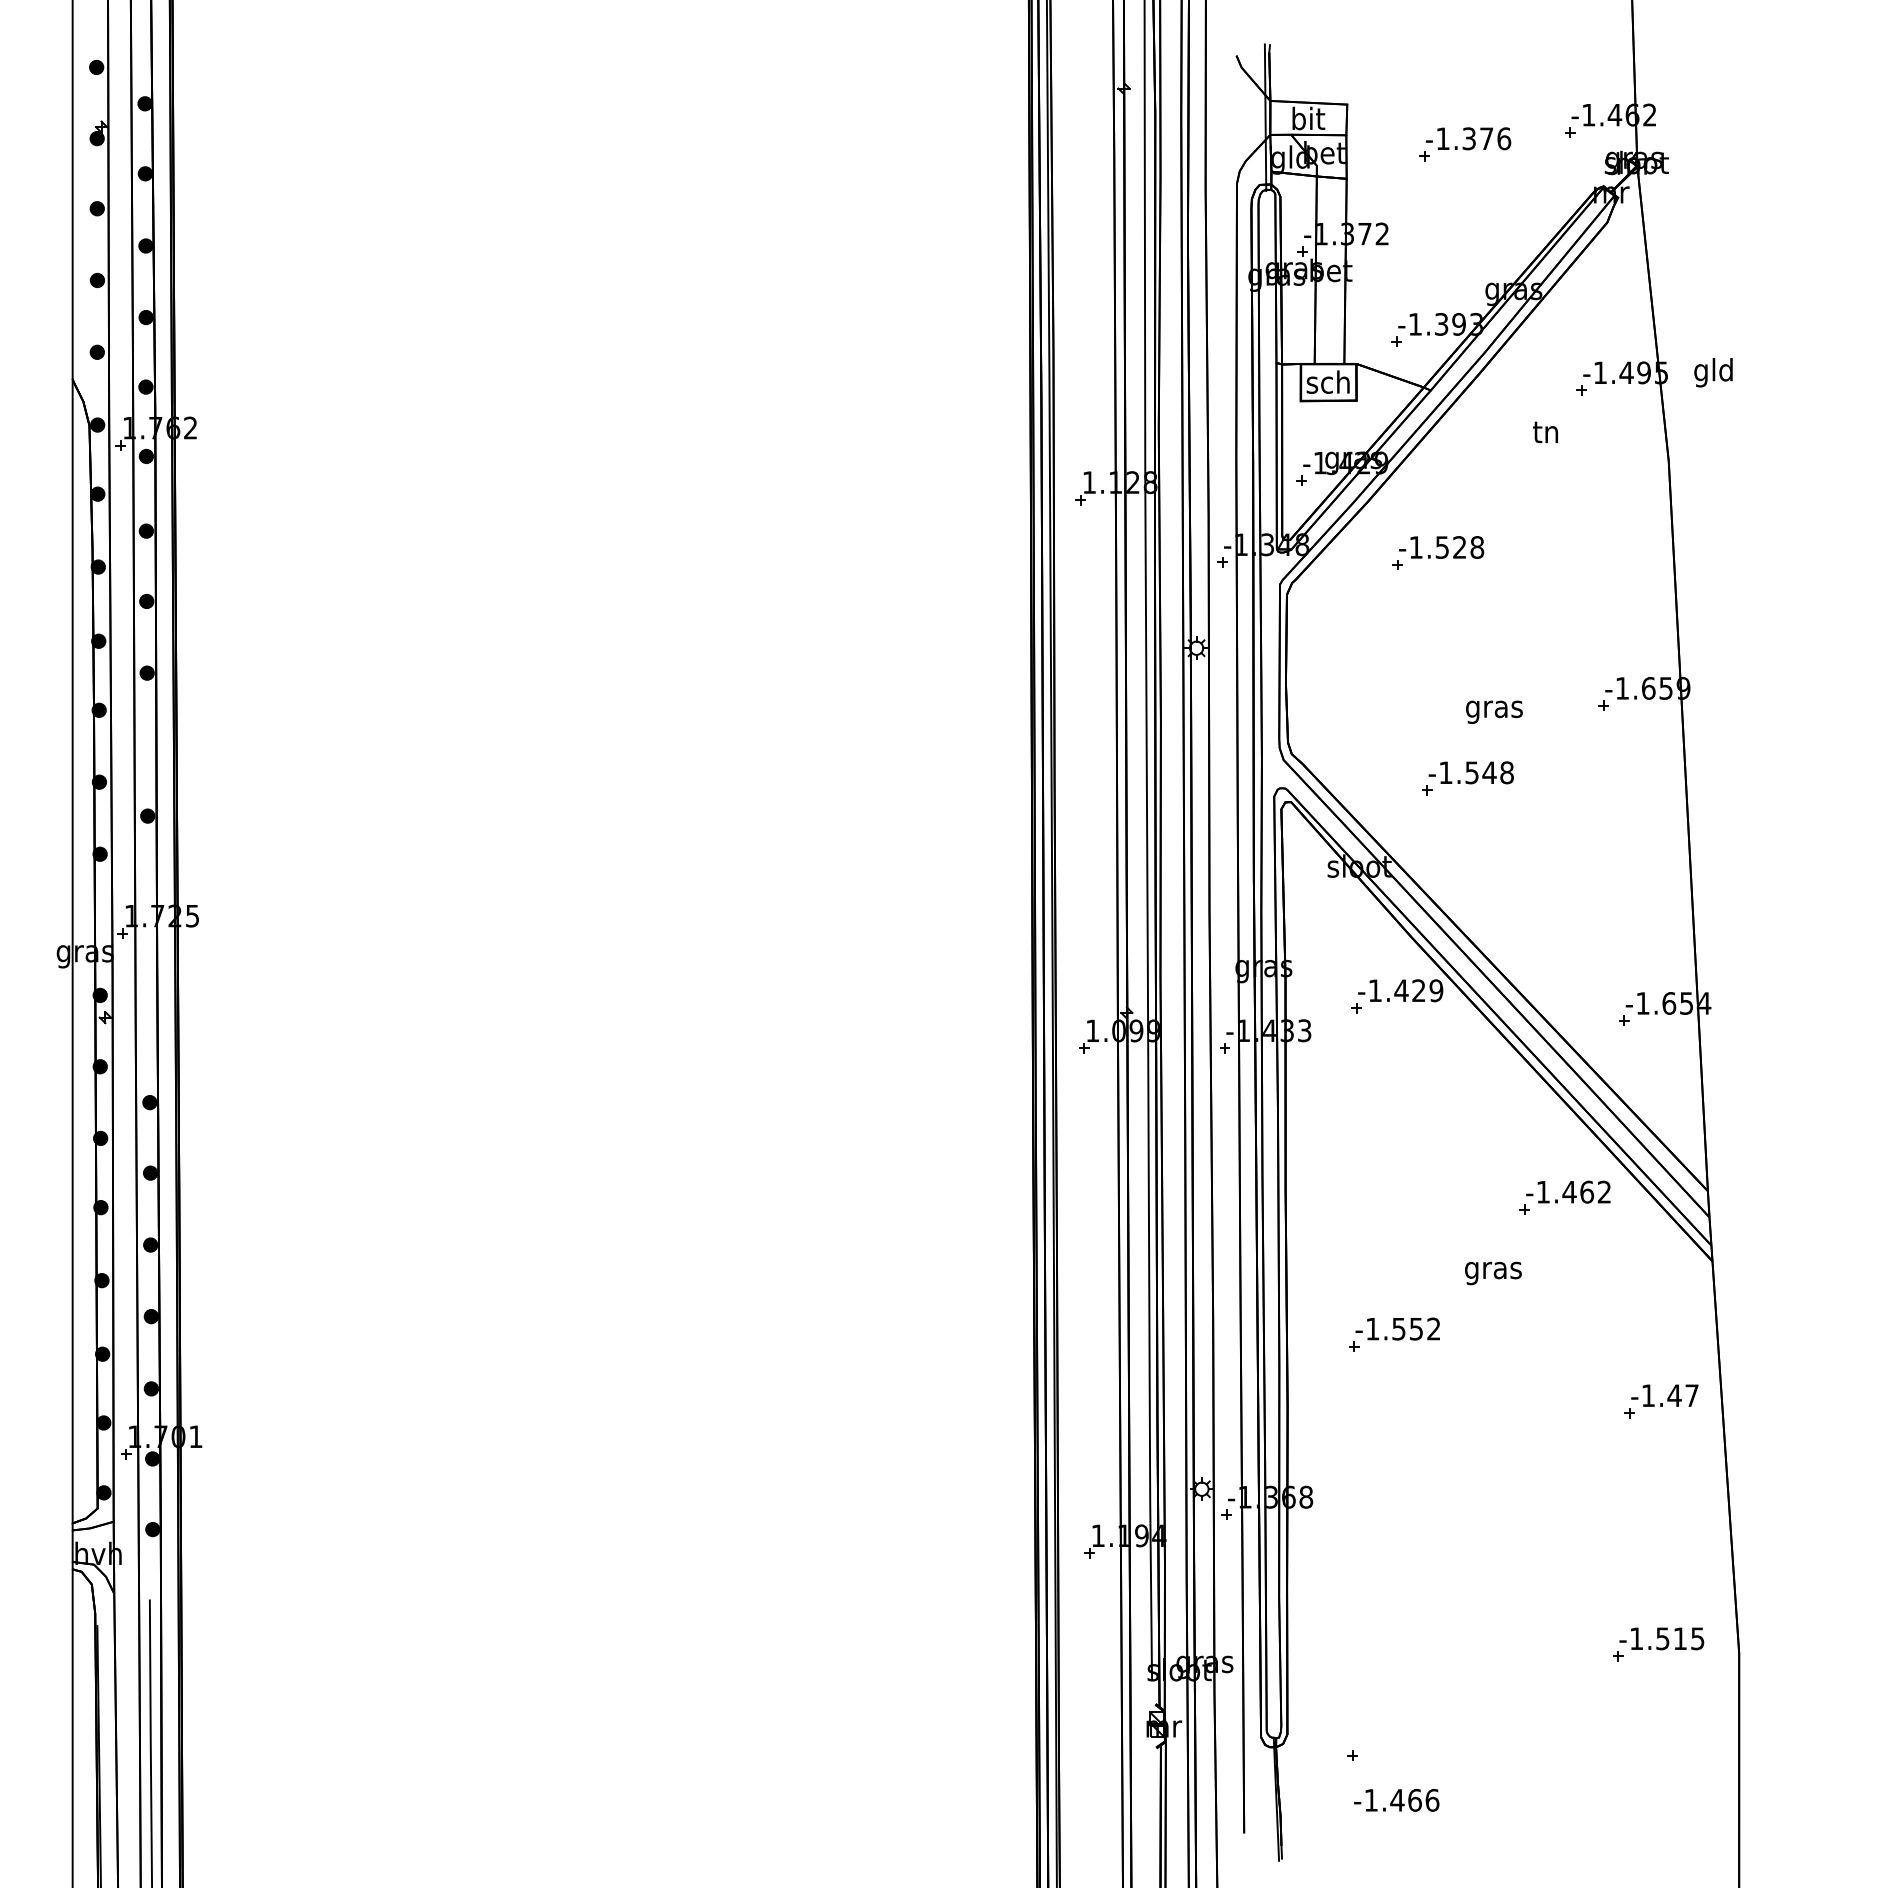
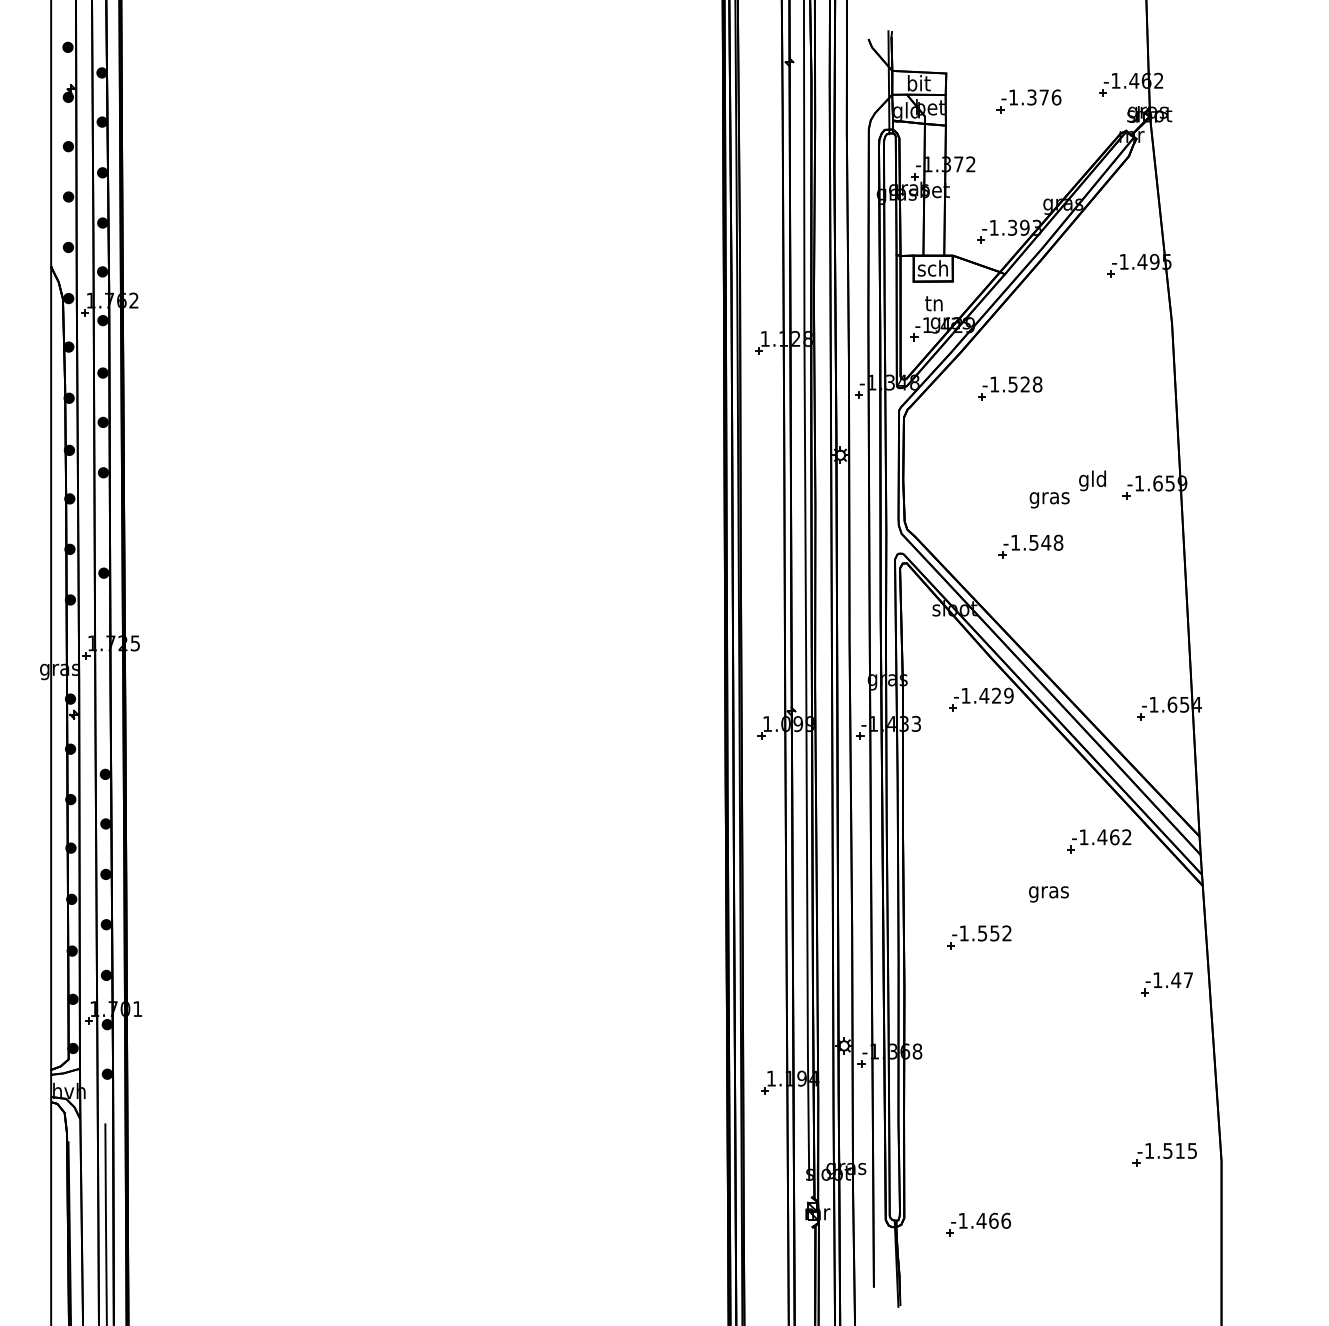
text: (1713, 372) -> (1092, 480), moved
text: (1545, 432) -> (933, 303), moved
text: (1396, 1800) -> (980, 1220), moved

